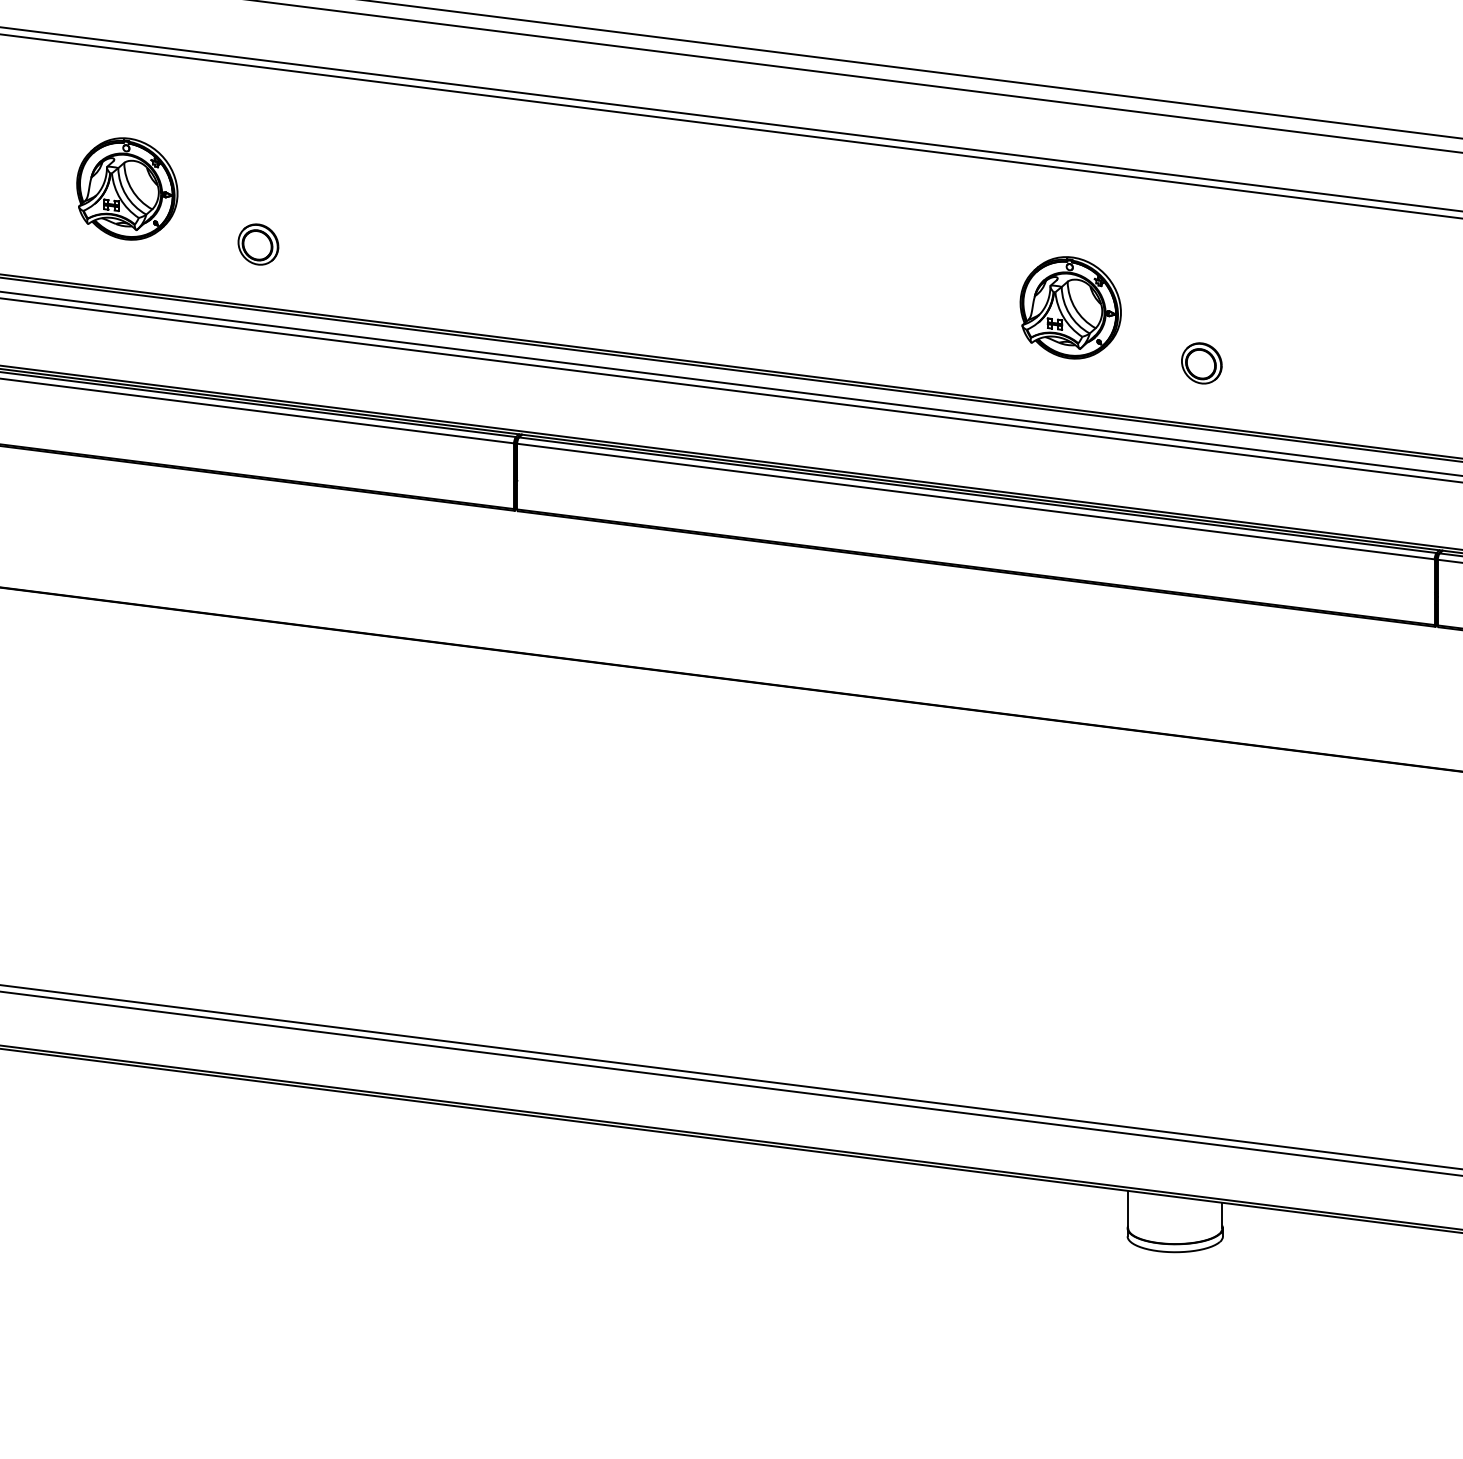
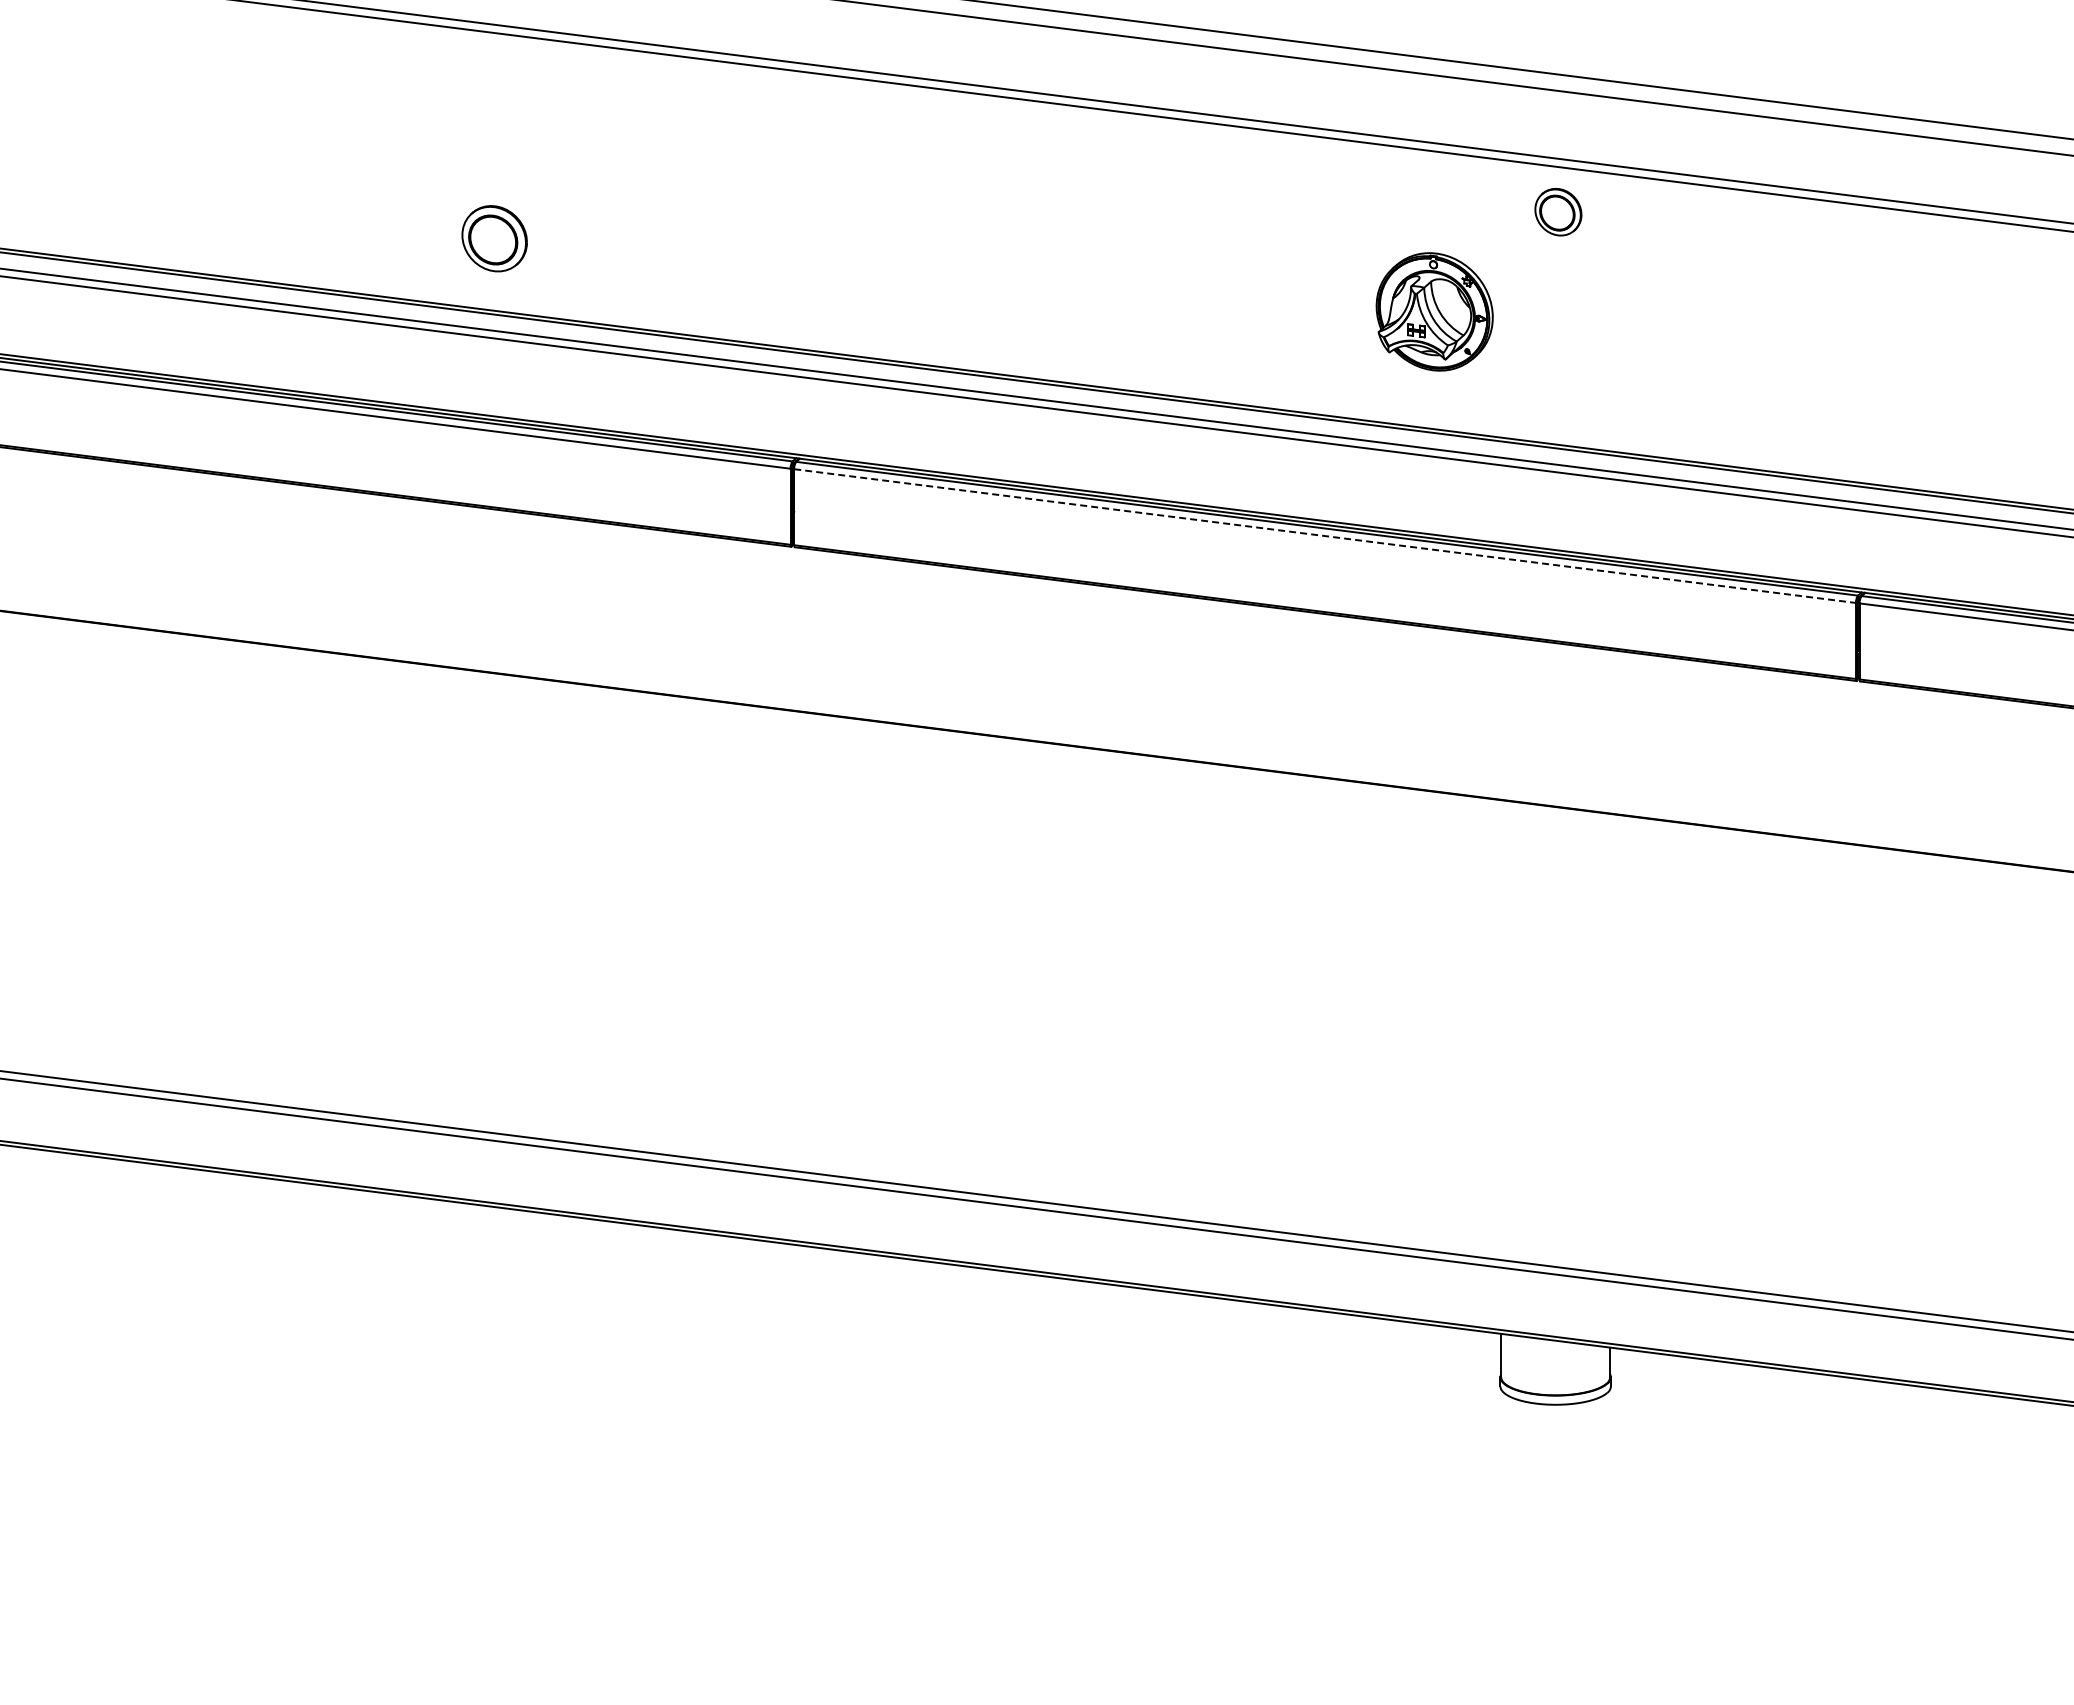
part: (126, 189) -> (342, 174), removed
part: (258, 244) -> (494, 238), size x1.4
part: (1201, 363) -> (1558, 212), moved
line: (976, 501) -> (1325, 536), solid -> dashed

